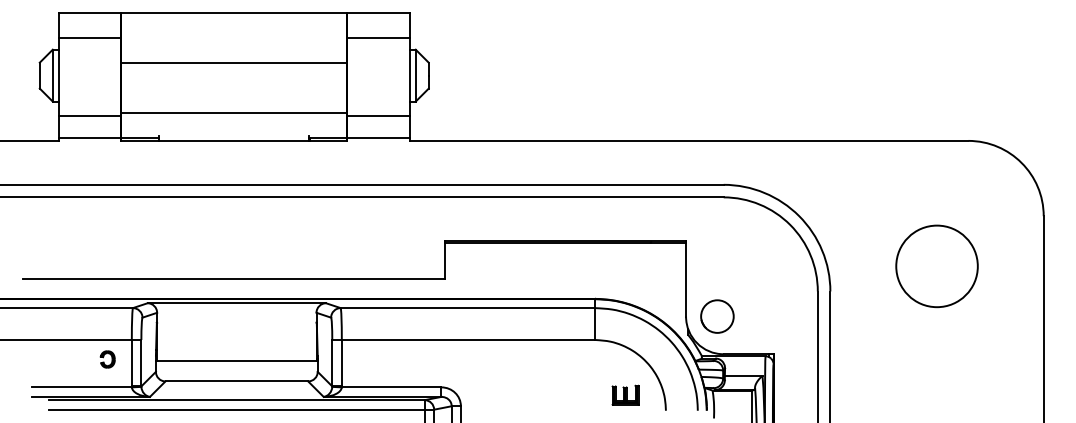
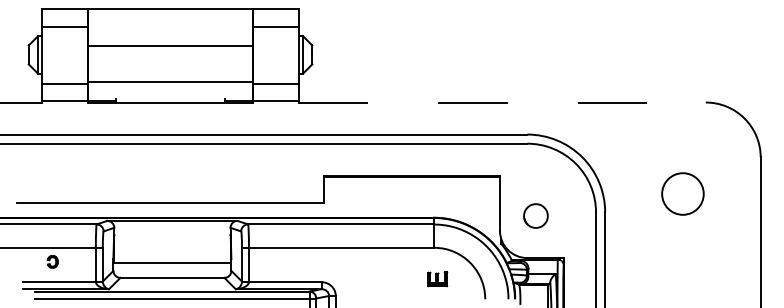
line: (689, 140) -> (502, 102), solid -> dashed
circle: (936, 266) -> (682, 194), size x0.7
circle: (717, 316) -> (535, 215), moved
part: (107, 359) -> (52, 261), moved
part: (625, 394) -> (437, 278), moved

